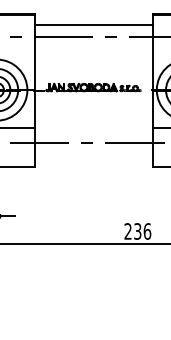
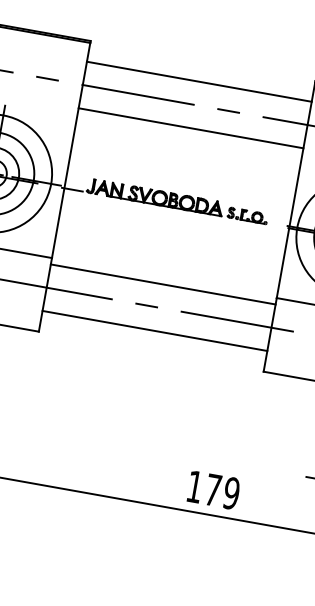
line: (93, 49) -> (190, 129), added
line: (93, 131) -> (162, 284), added
line: (93, 155) -> (154, 330), added
text: (137, 231) -> (212, 490), 236 -> 179

